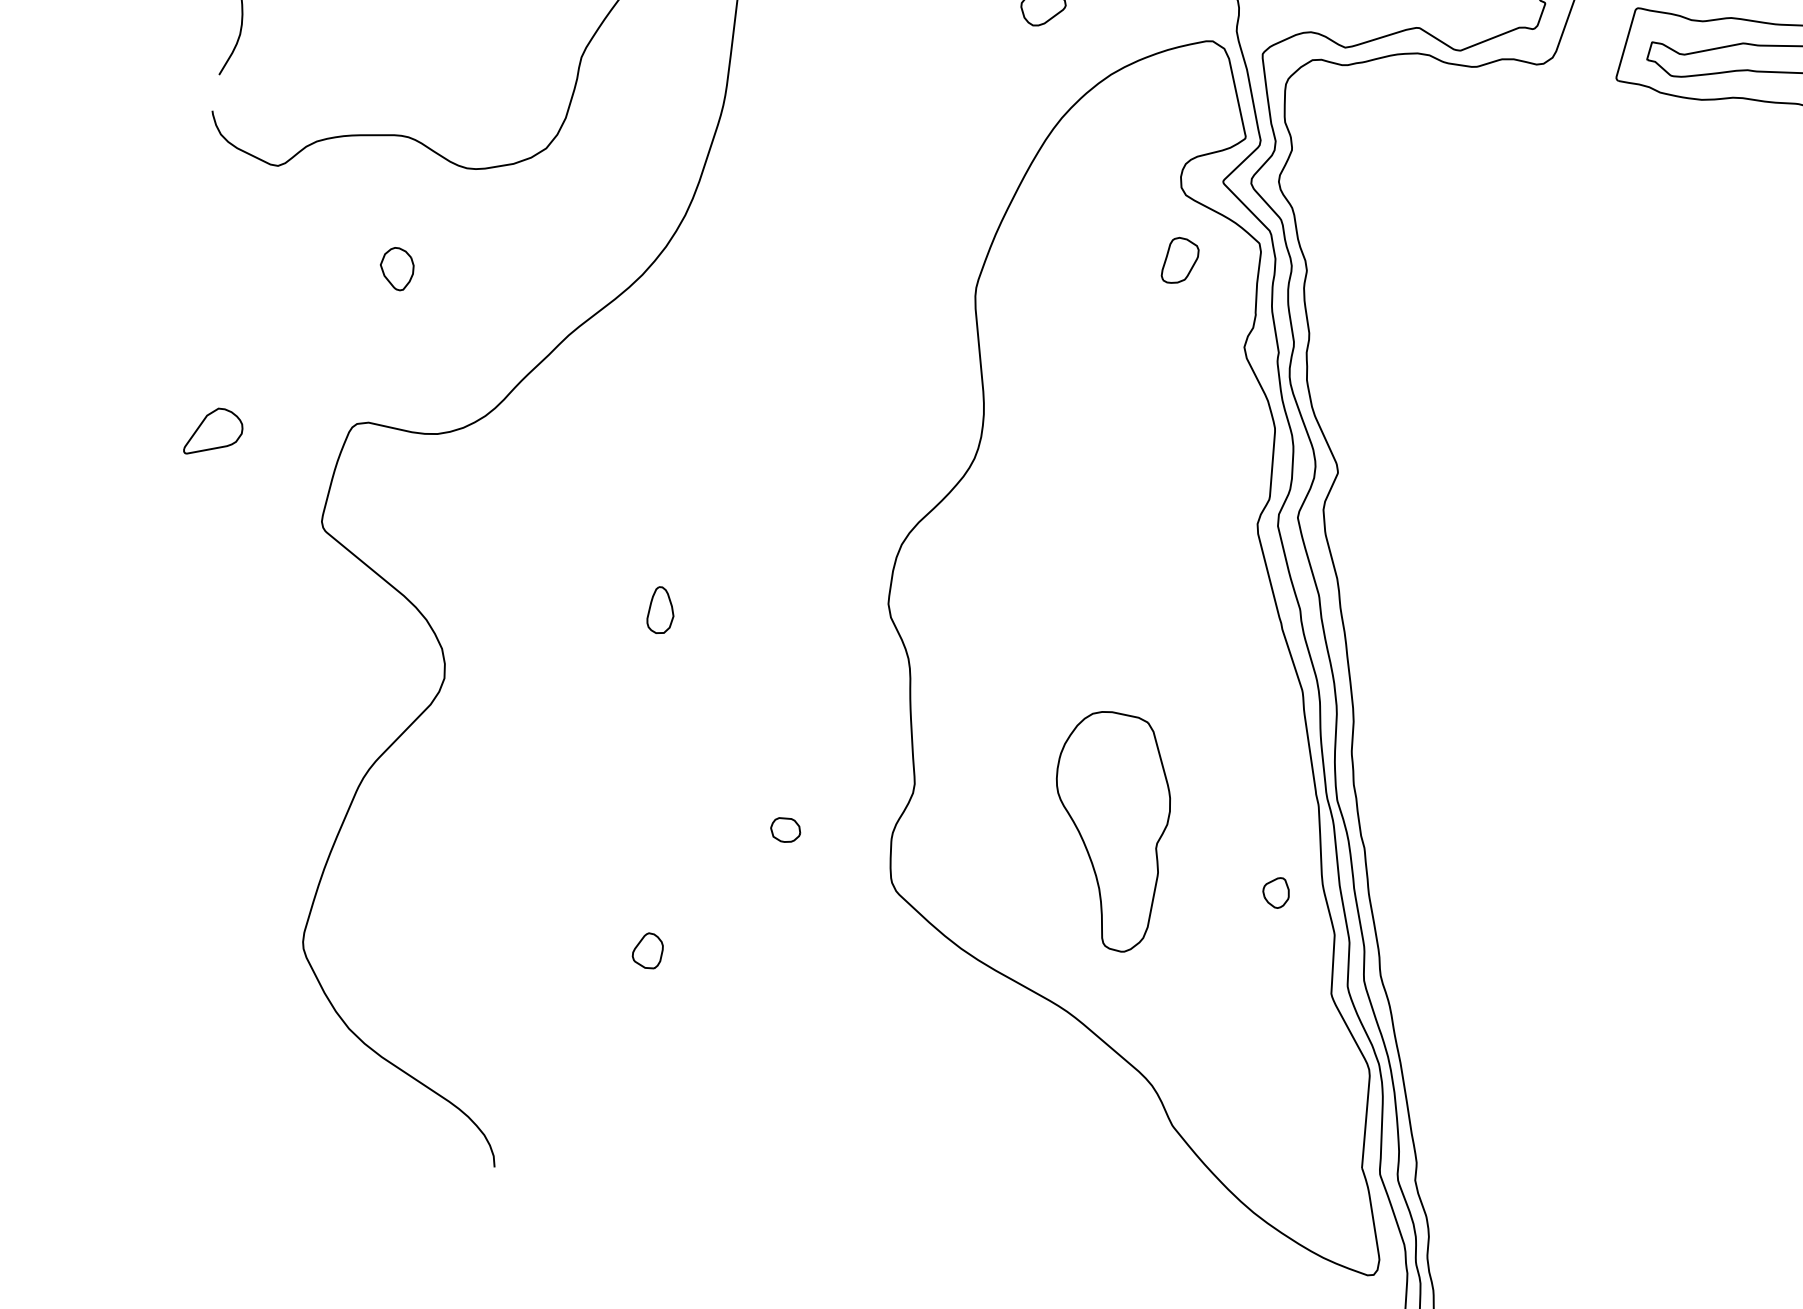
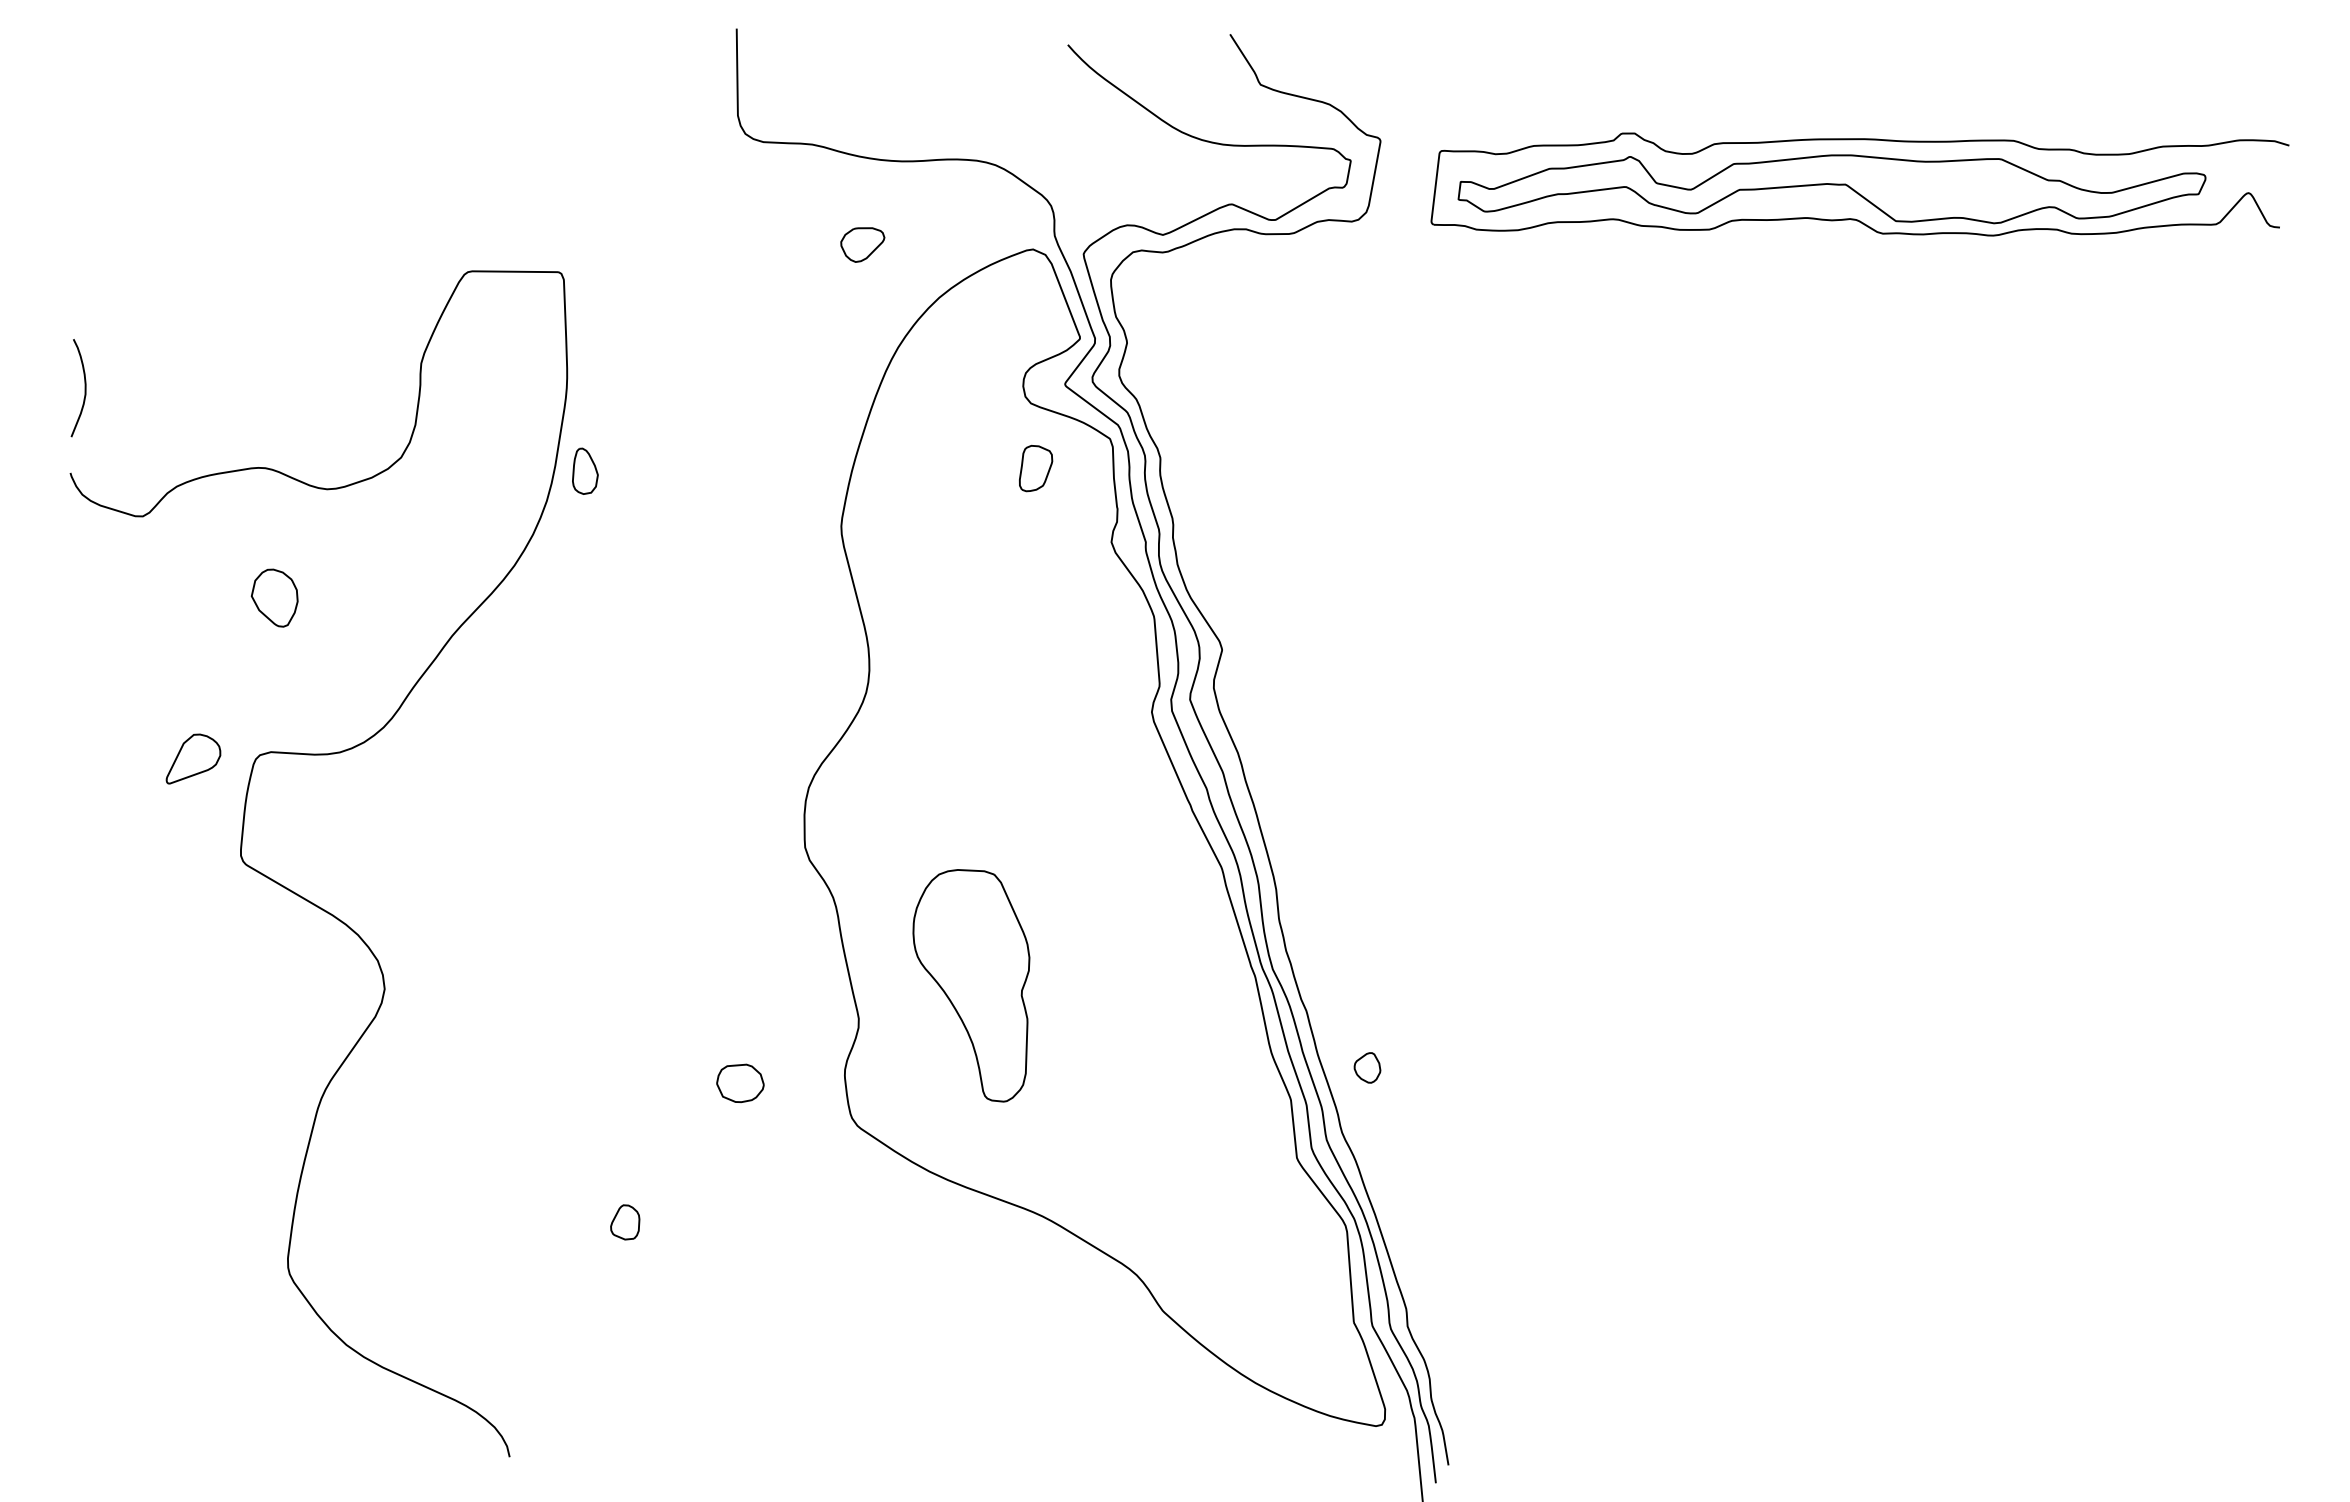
part: (396, 268) -> (274, 597), size x1.4
part: (214, 432) -> (193, 758), moved
part: (661, 609) -> (585, 470), moved
part: (785, 830) -> (740, 1083), size x1.6
part: (1107, 830) -> (971, 985), moved
part: (1276, 892) -> (1367, 1067), moved

